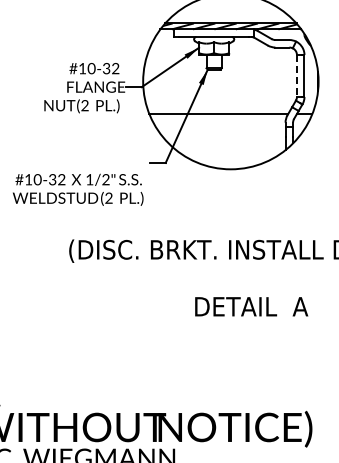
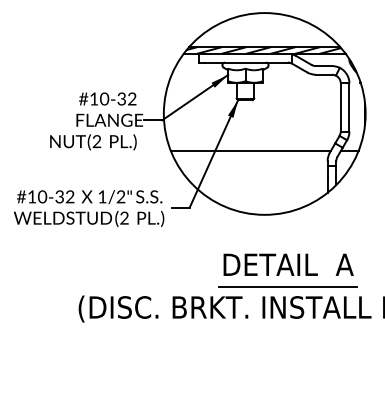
line: (296, 75) -> (340, 106), dashed -> solid
text: (78, 189) -> (89, 208), moved
line: (250, 232) -> (287, 287), added
text: (251, 306) -> (288, 264), moved

